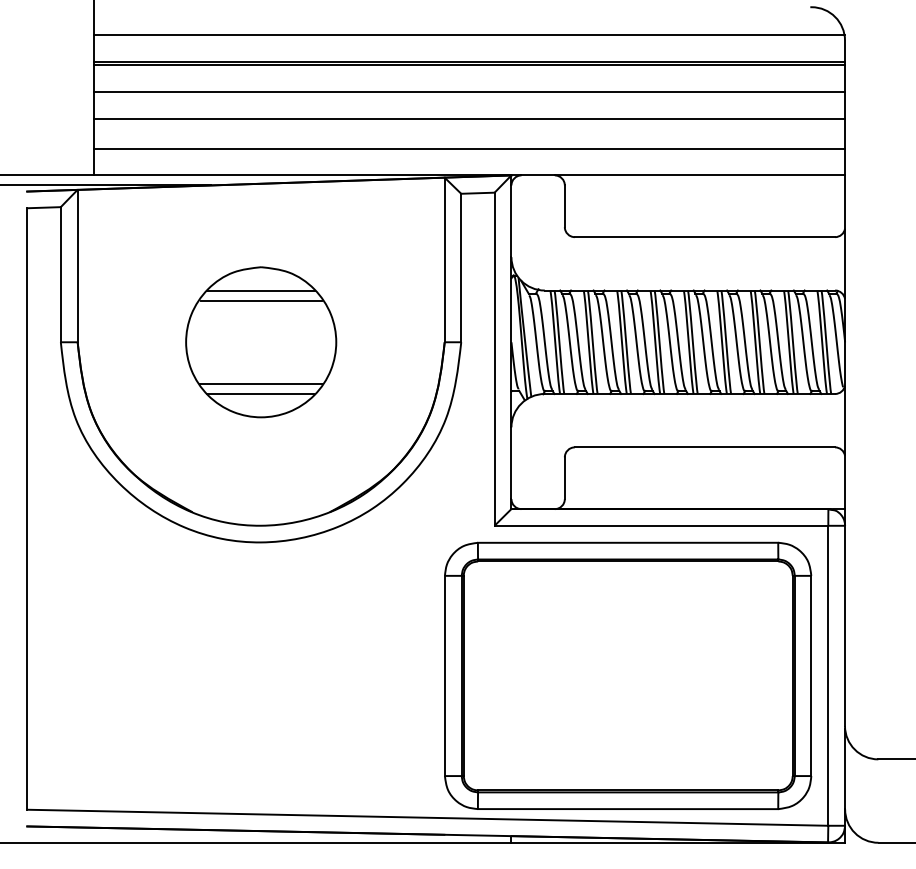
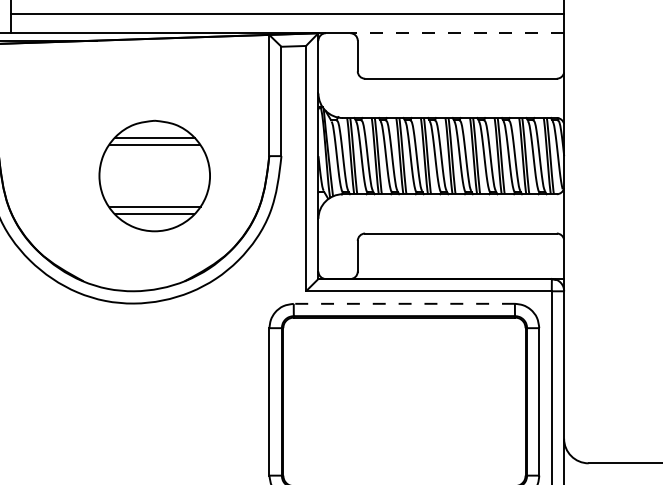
line: (700, 175) -> (457, 33), solid -> dashed
part: (261, 342) -> (154, 176), moved
line: (627, 542) -> (403, 303), solid -> dashed

